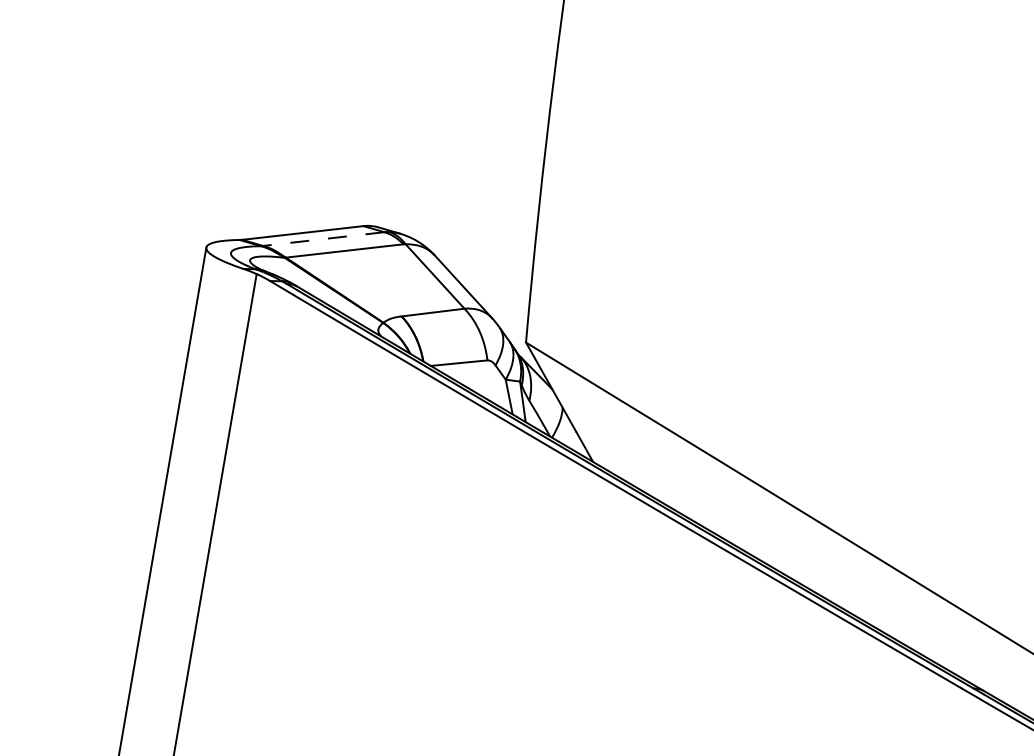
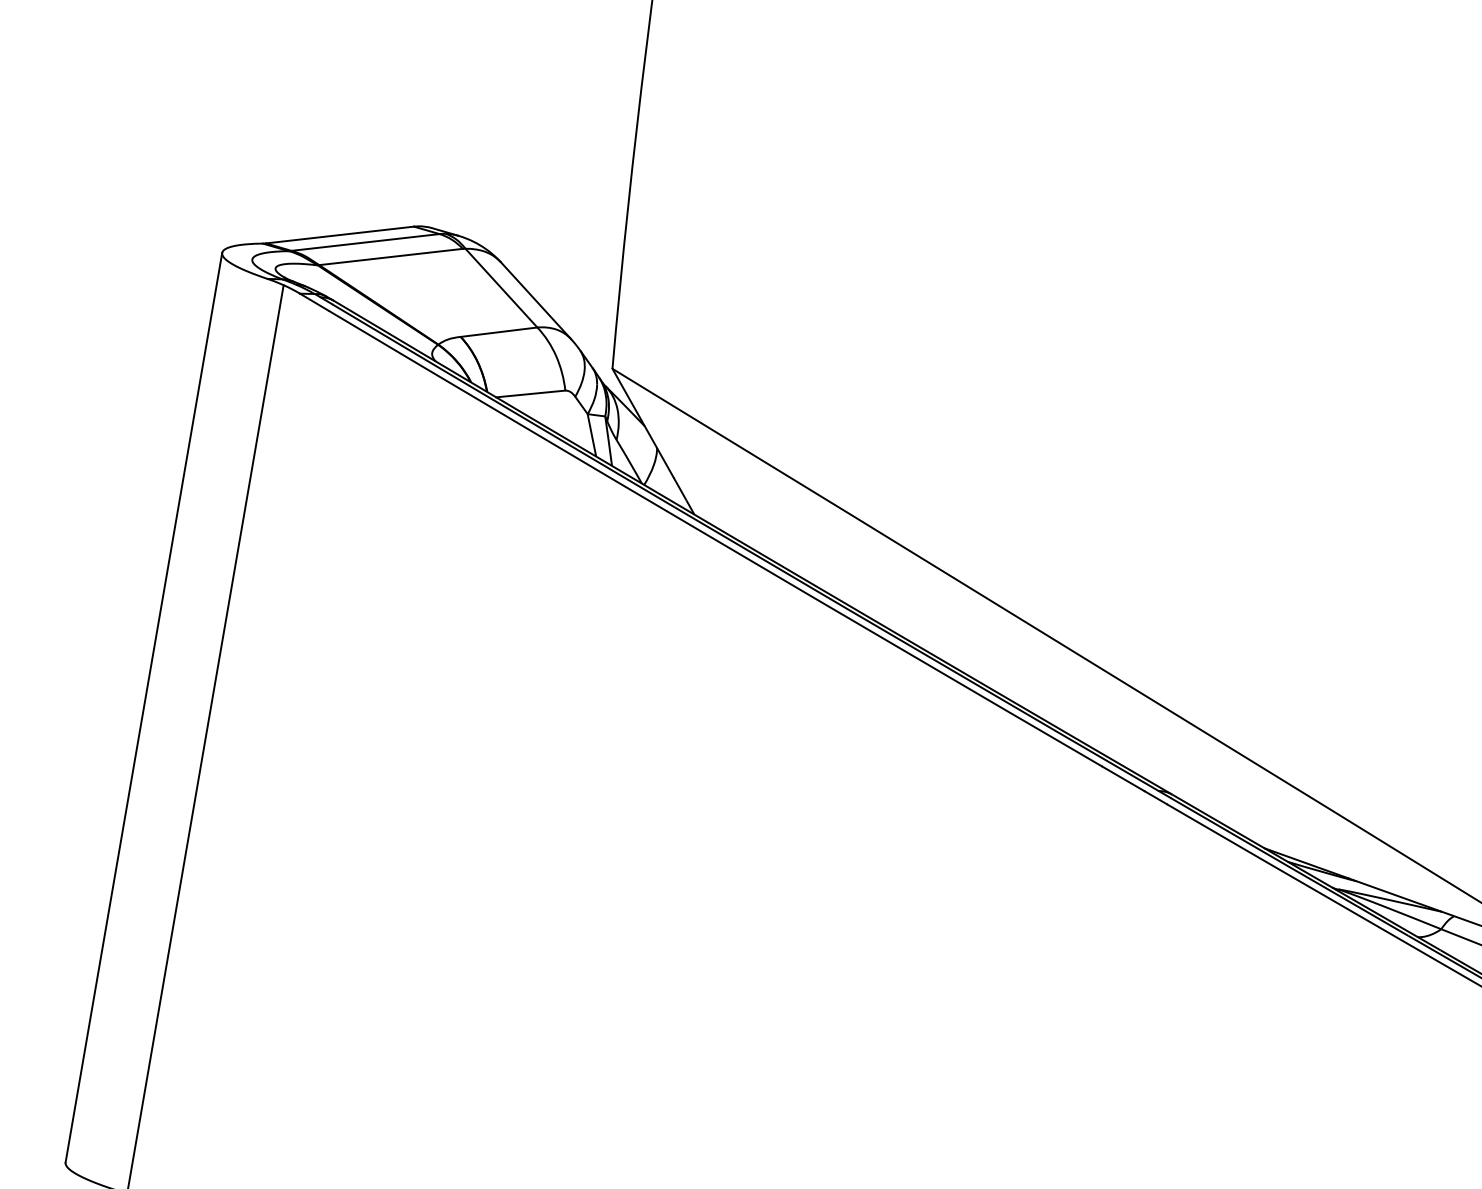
line: (323, 239) -> (365, 242), dashed -> solid

